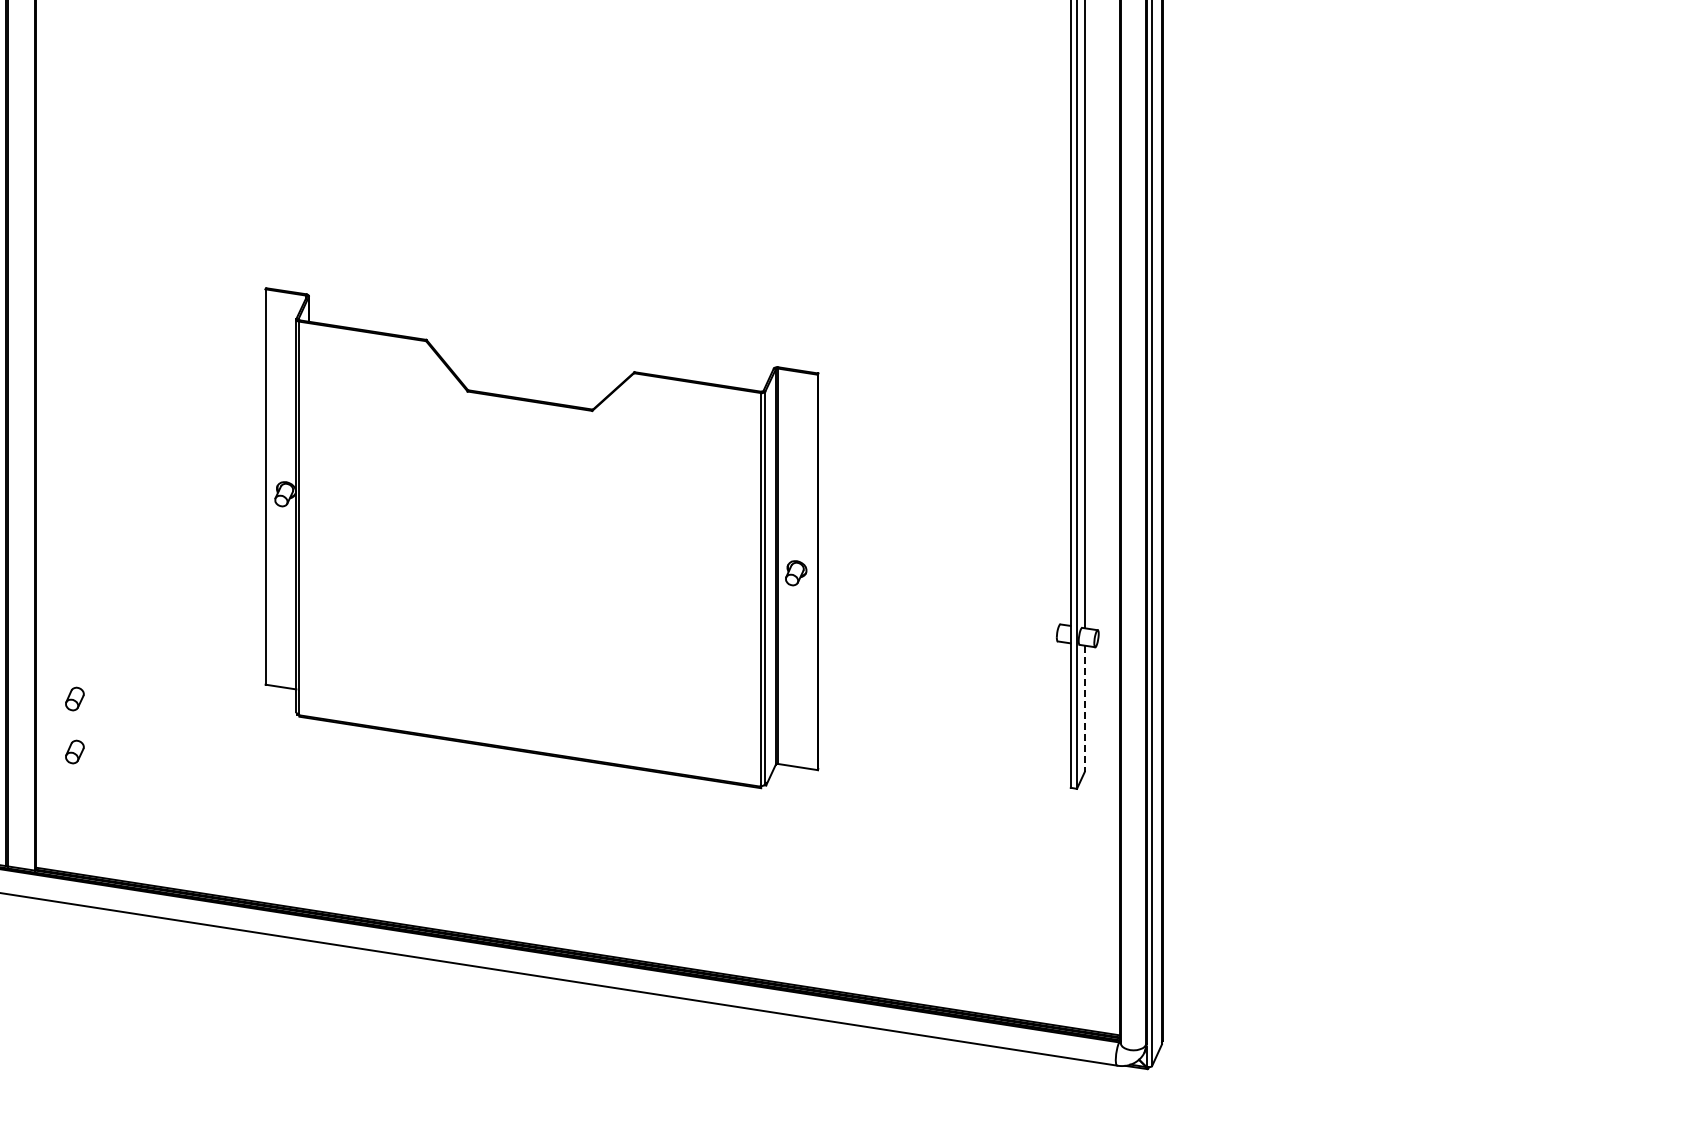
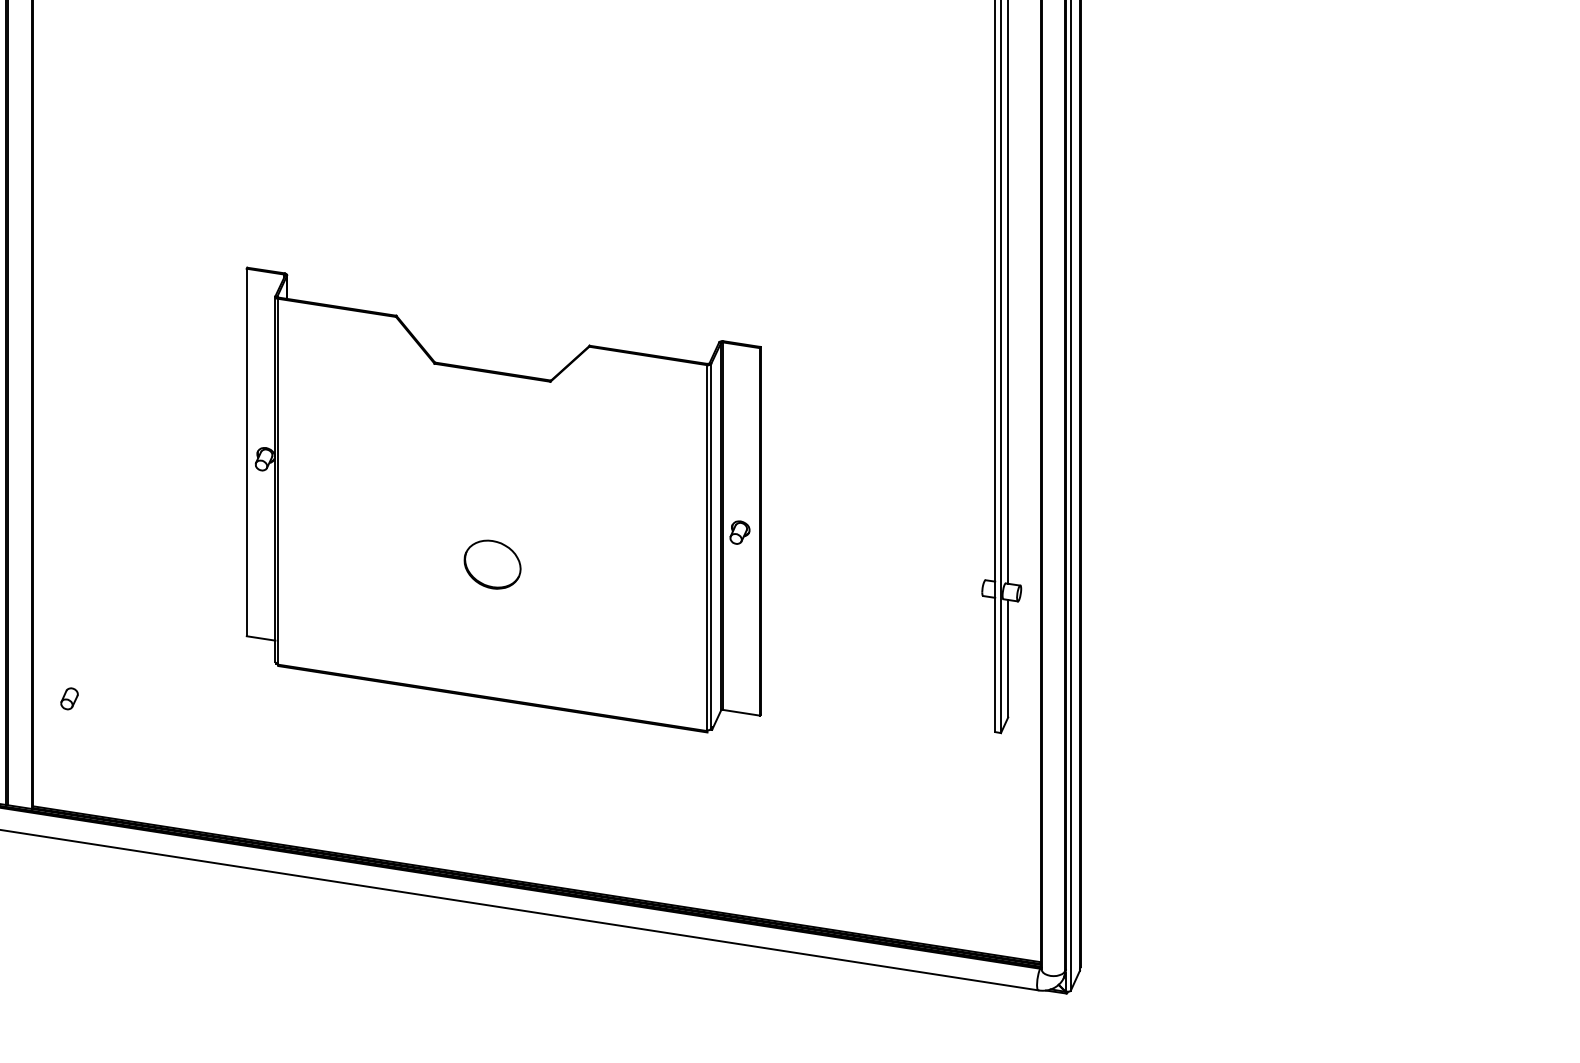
part: (530, 607) -> (493, 564), added
part: (74, 698) -> (69, 649), removed
line: (1084, 709) -> (1007, 659), dashed -> solid

